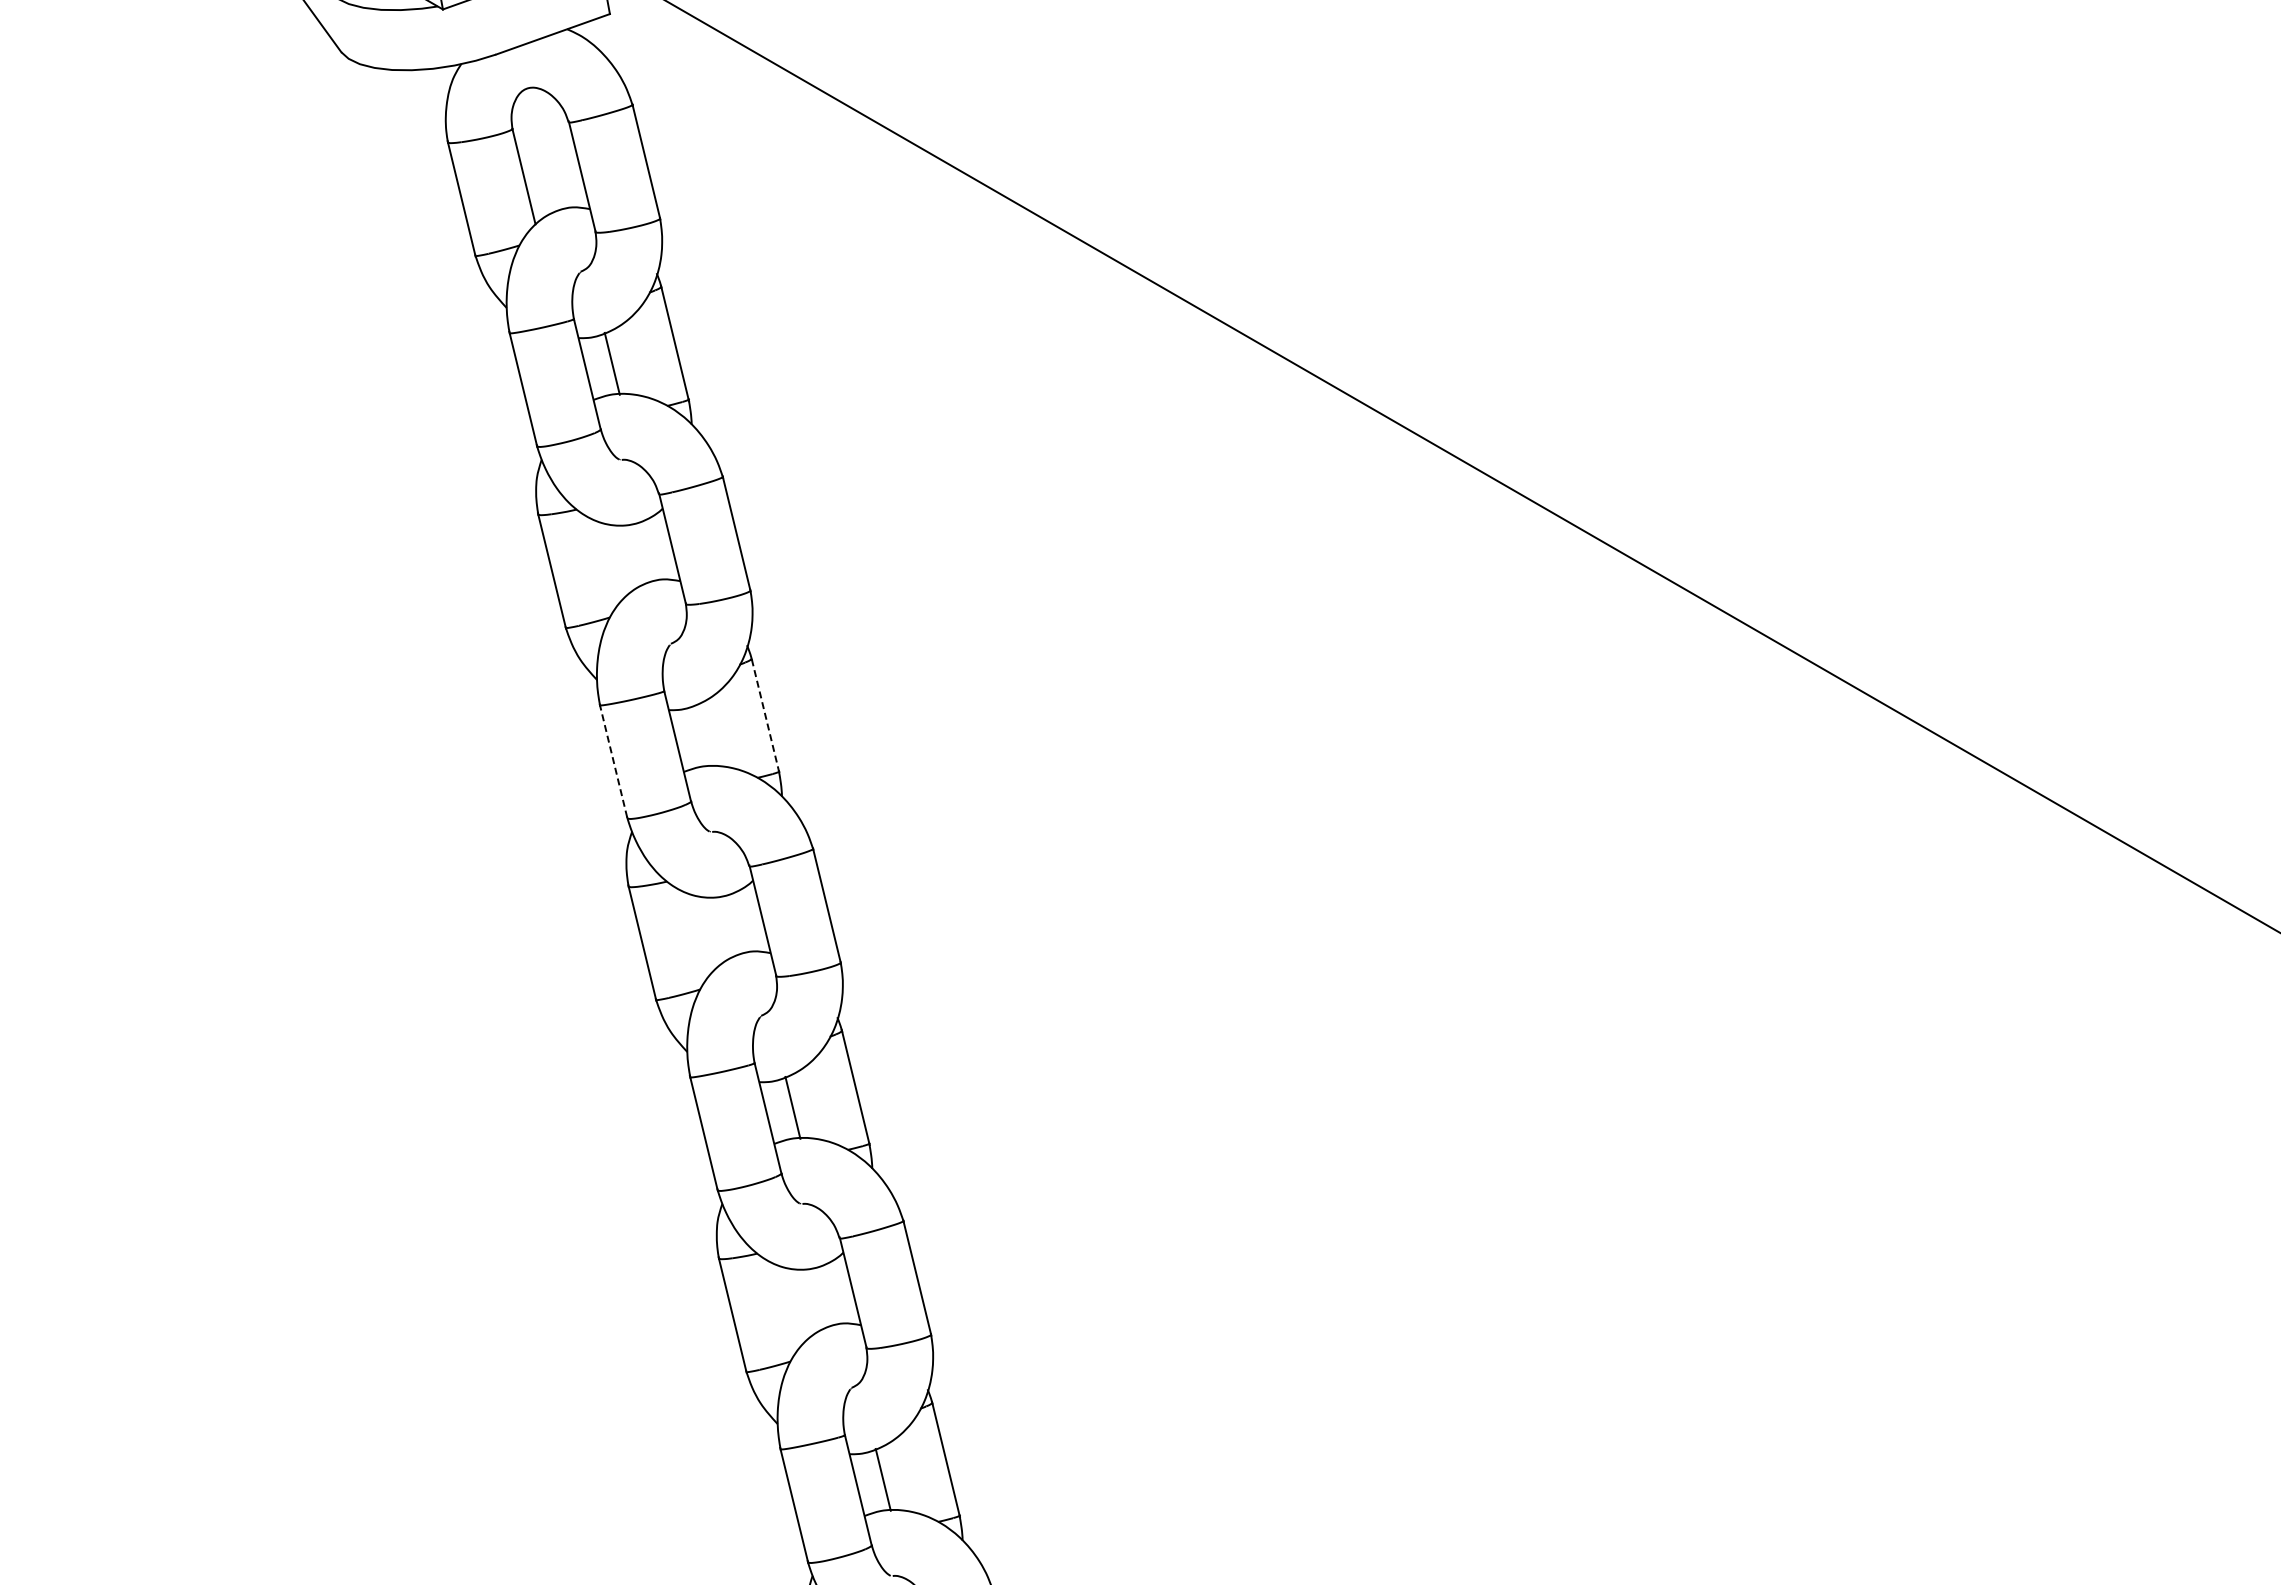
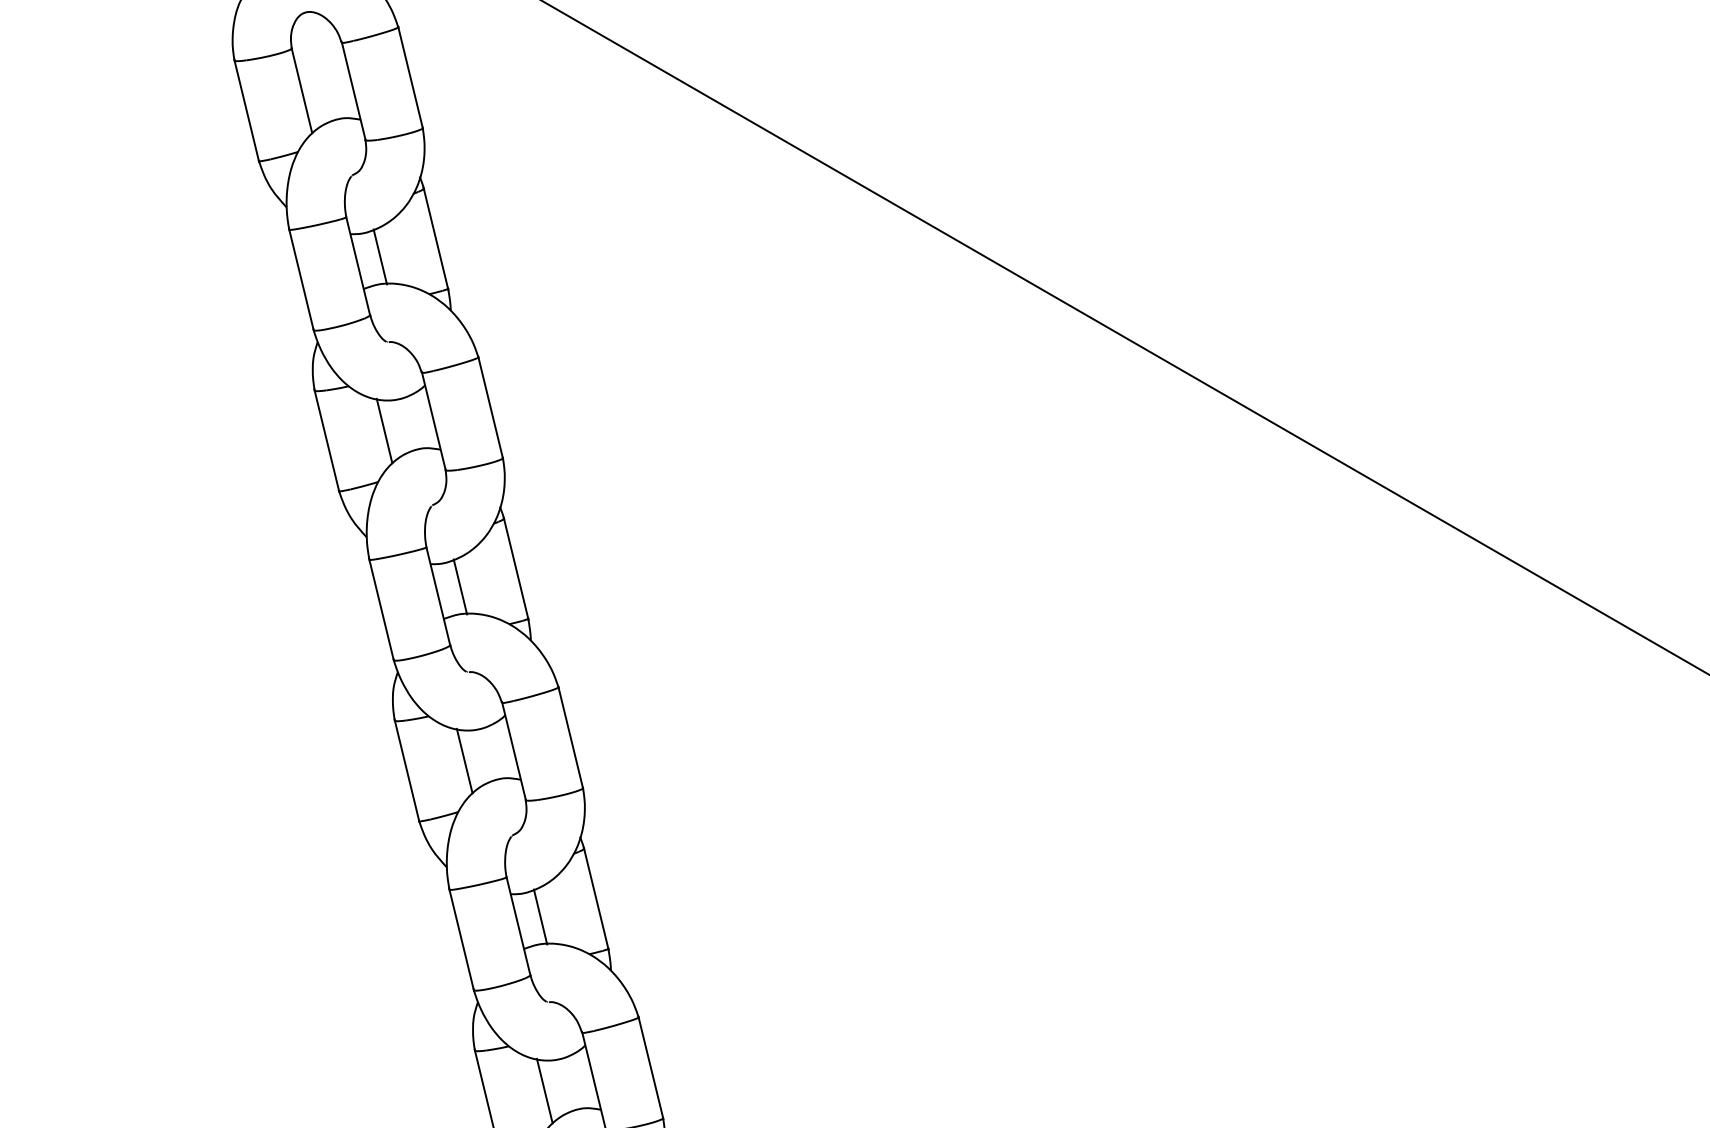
line: (616, 559) -> (384, 430), added
line: (765, 715) -> (516, 568), dashed -> solid
line: (702, 735) -> (460, 586), added
line: (613, 761) -> (381, 609), dashed -> solid
line: (707, 931) -> (464, 760), added
line: (797, 1303) -> (544, 1090), added

